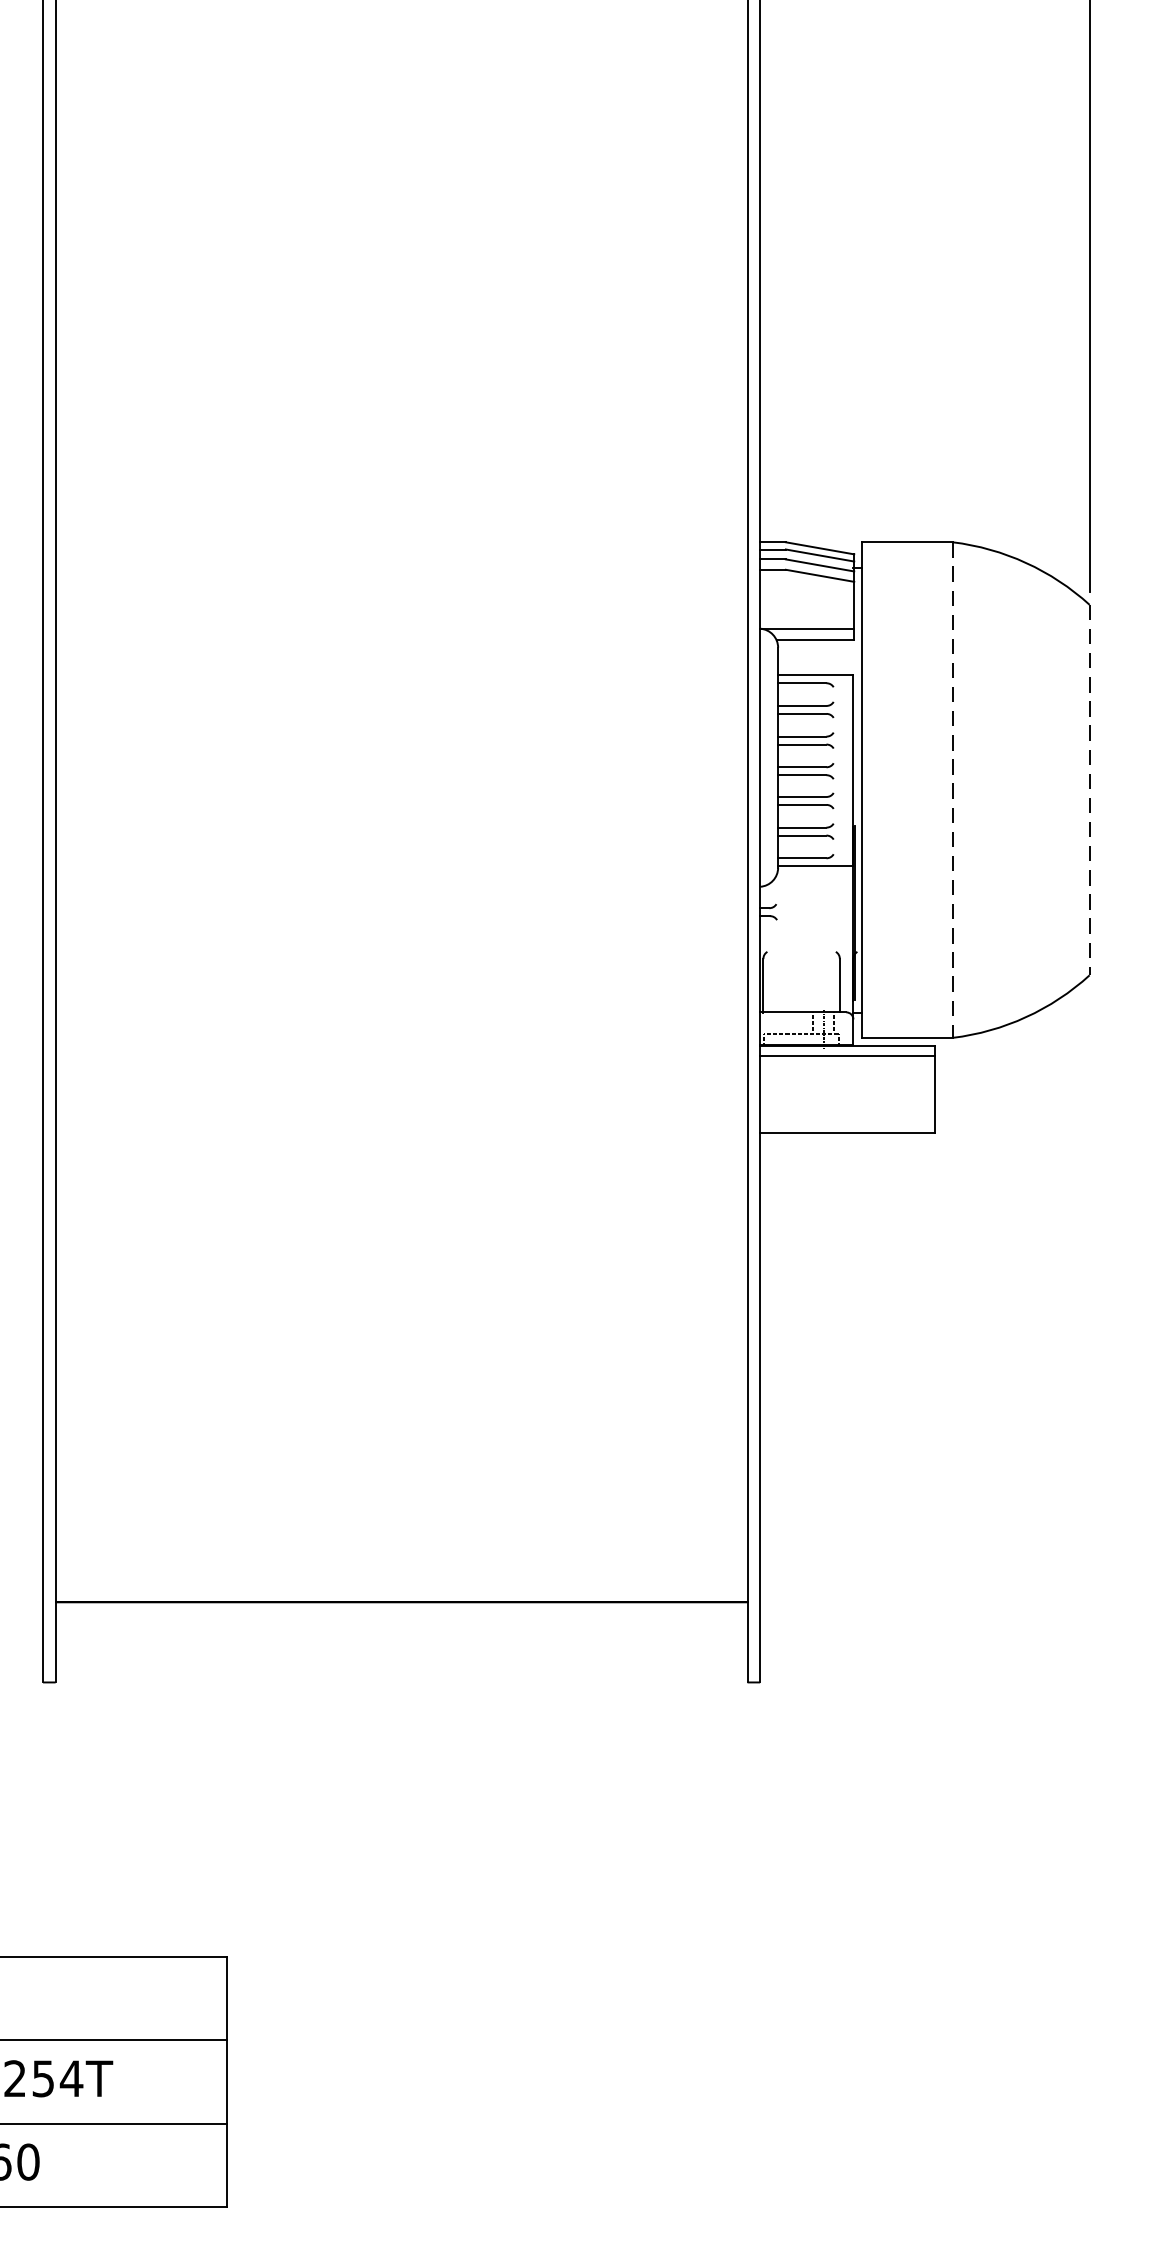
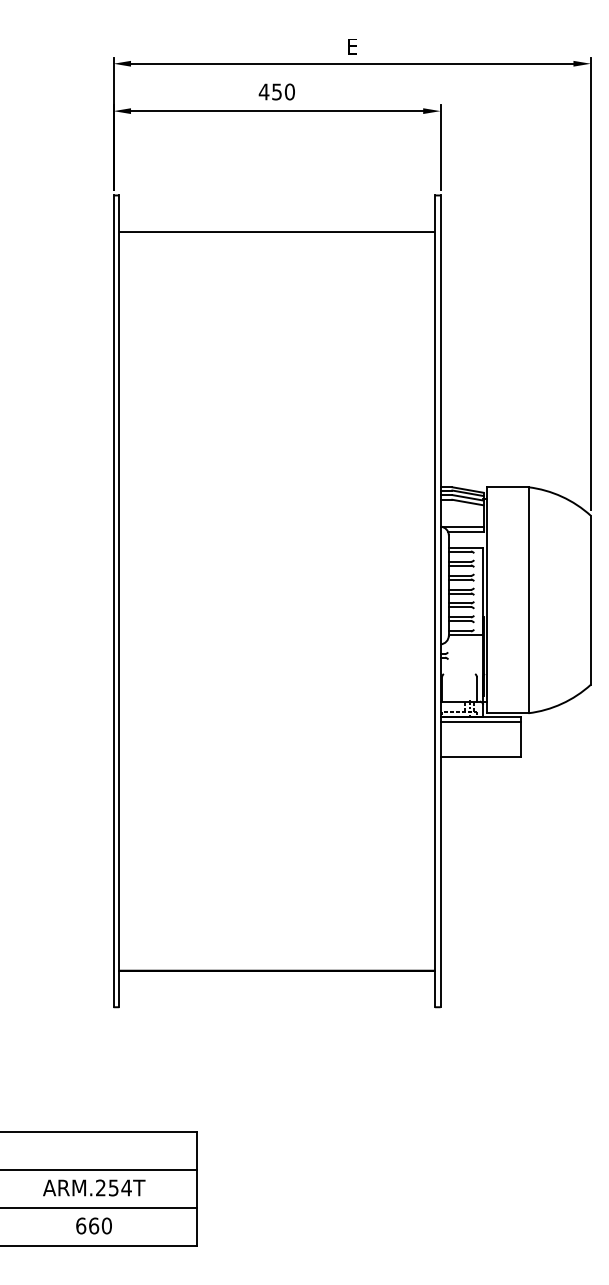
line: (952, 790) -> (528, 600), dashed -> solid
line: (1088, 790) -> (590, 600), dashed -> solid

